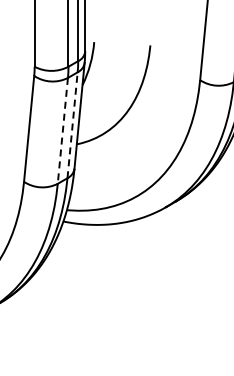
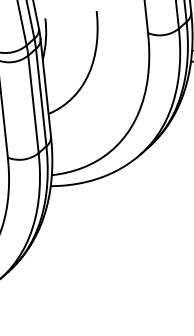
line: (72, 124) -> (41, 96), dashed -> solid
line: (62, 131) -> (33, 105), dashed -> solid

